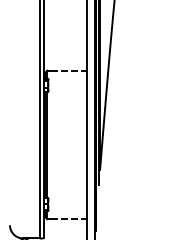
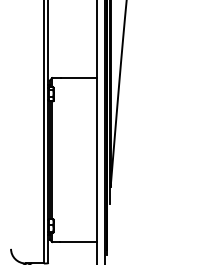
line: (71, 71) -> (78, 78), dashed -> solid
line: (70, 218) -> (77, 241), dashed -> solid

